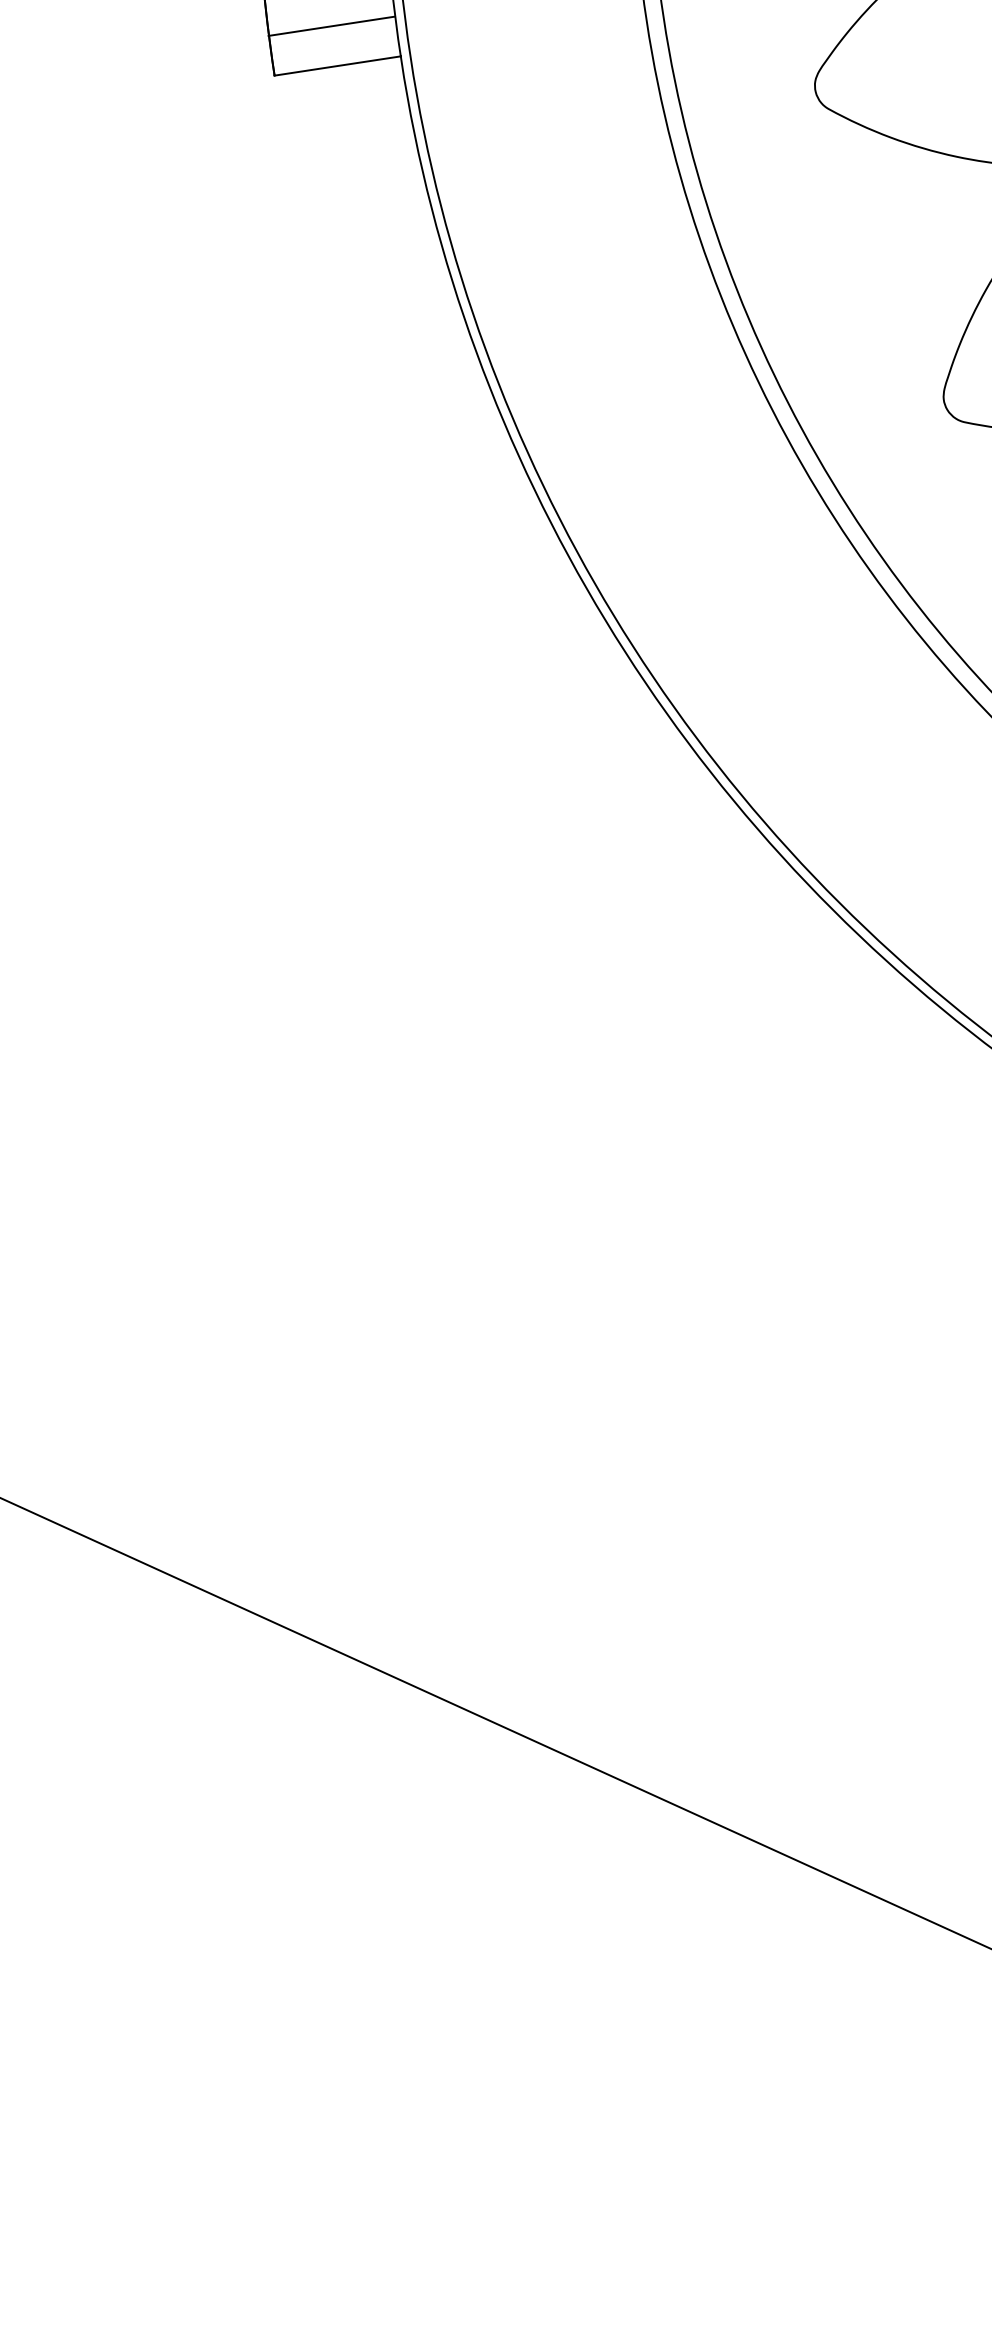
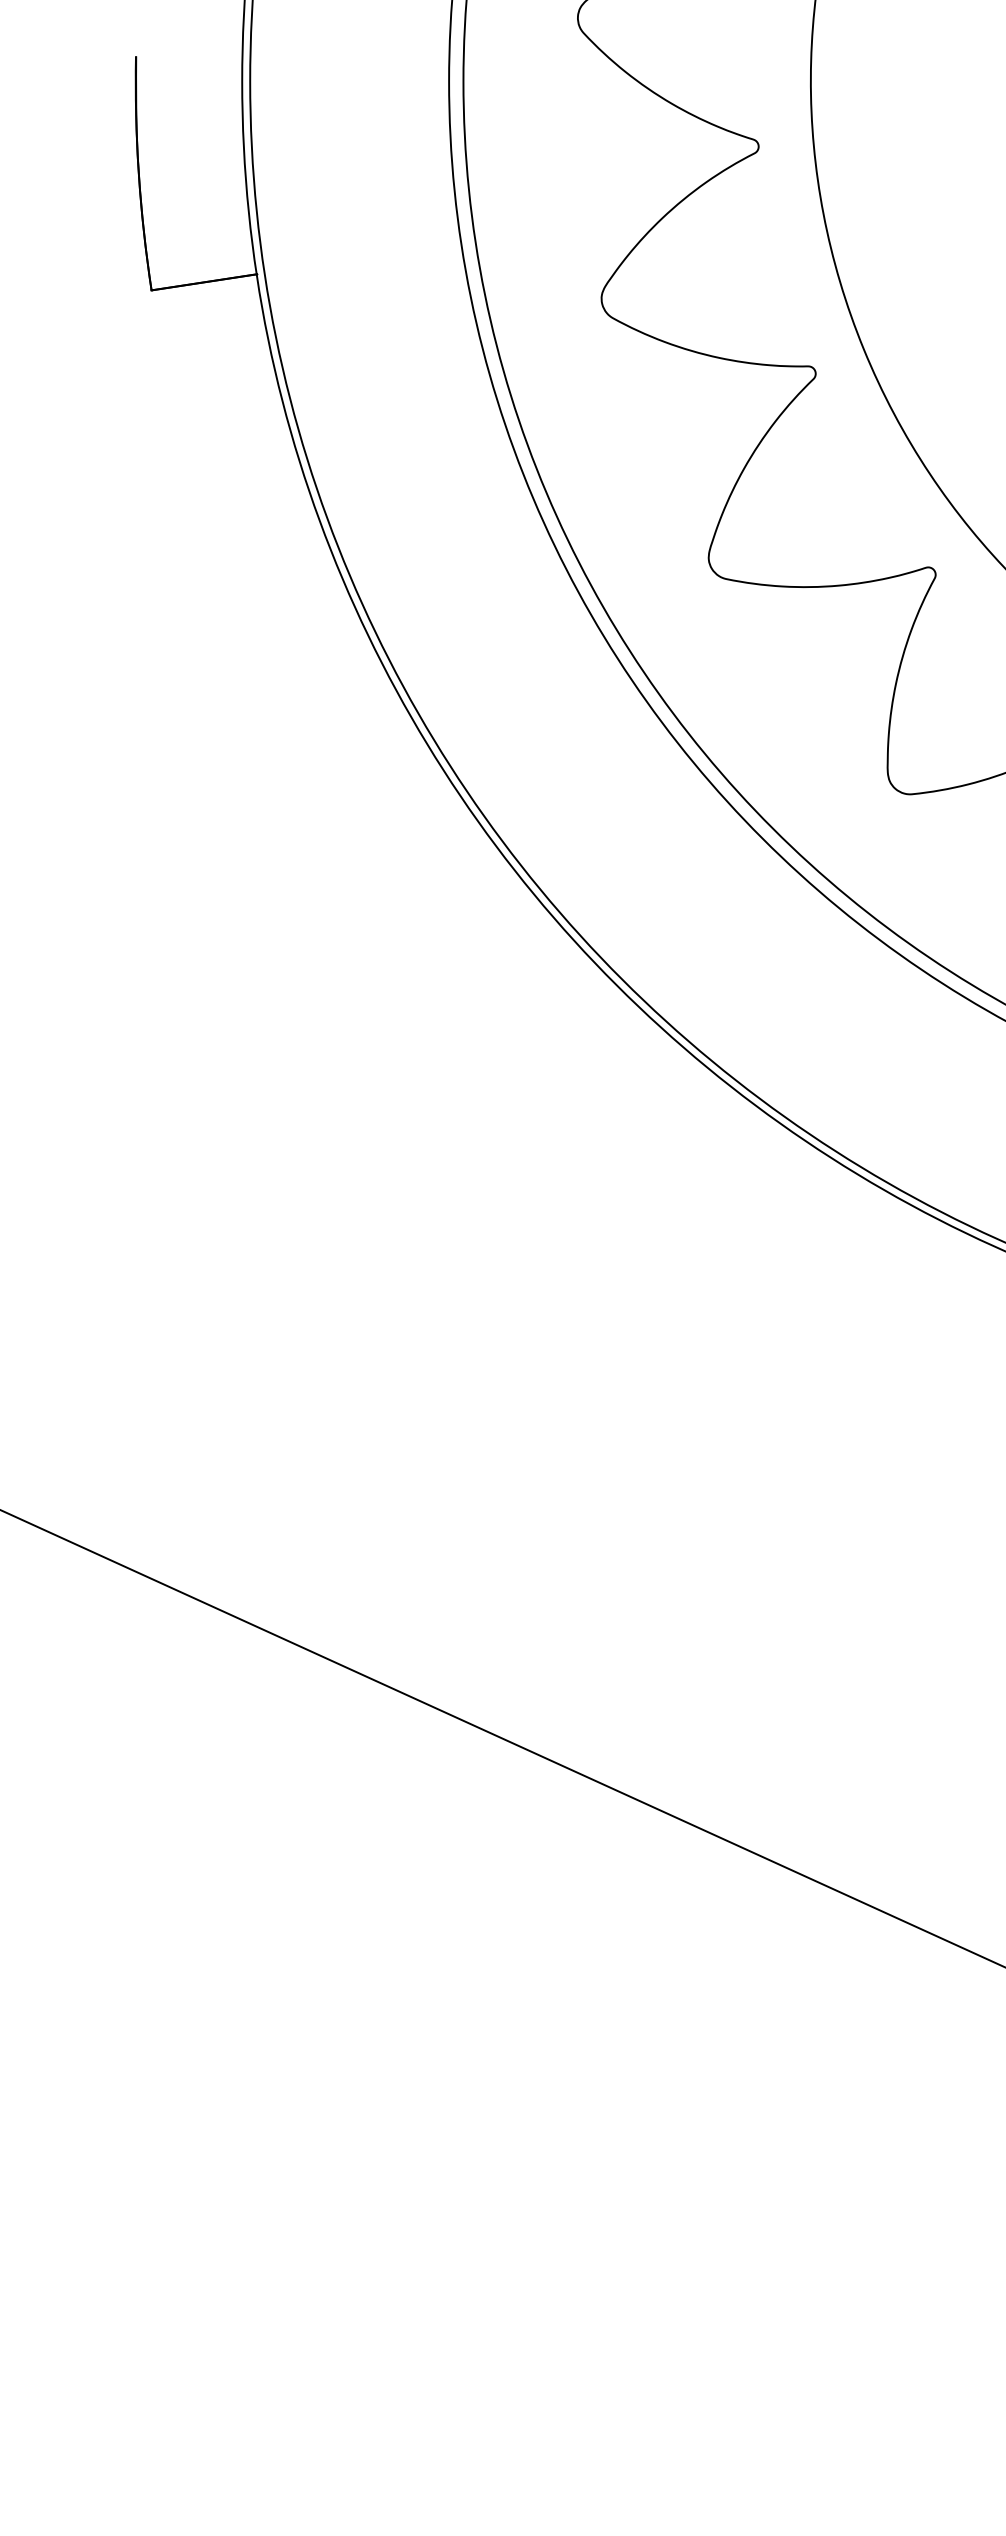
line: (330, 26) -> (203, 282), moved

